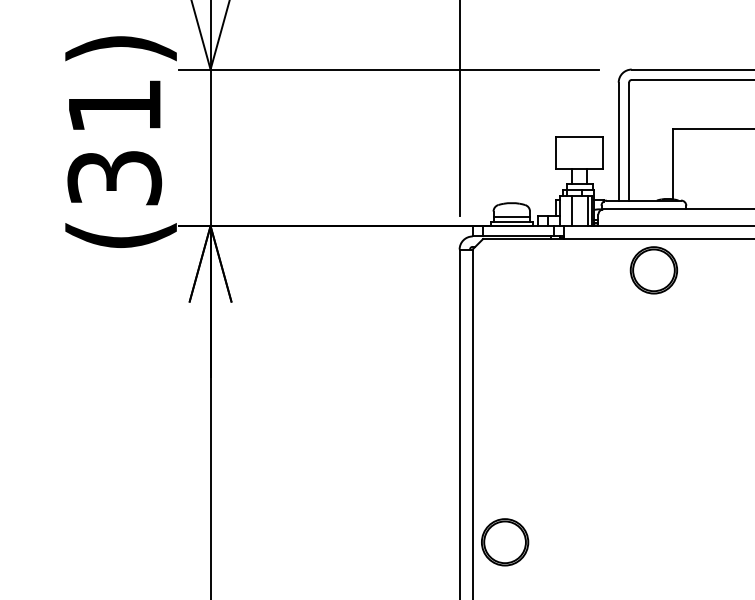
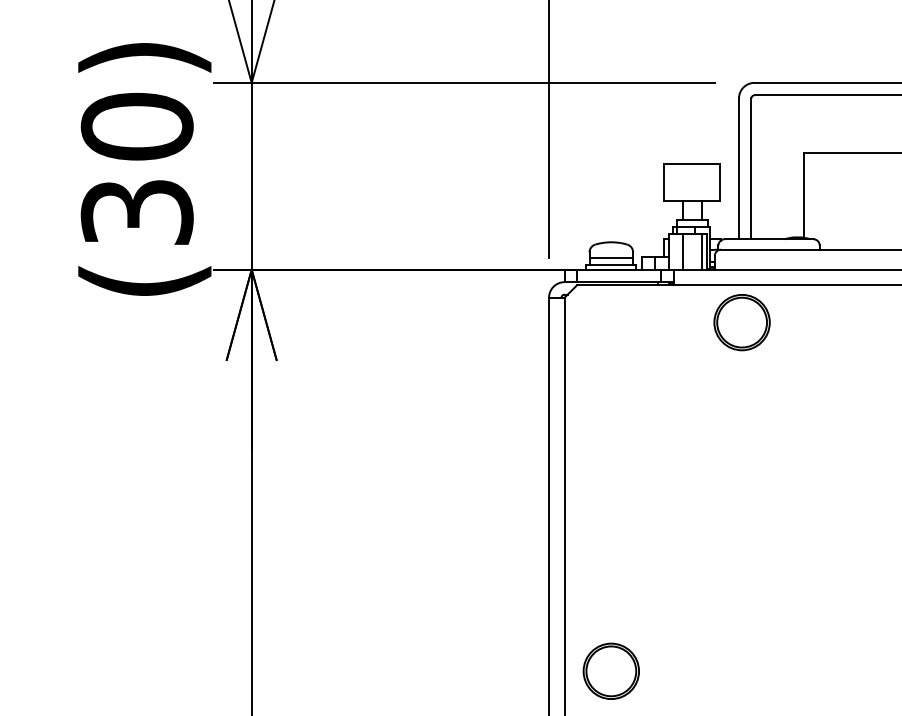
text: (114, 106) -> (136, 126), (31) -> (30)
part: (653, 270) -> (741, 322), moved
part: (504, 541) -> (610, 670), moved

